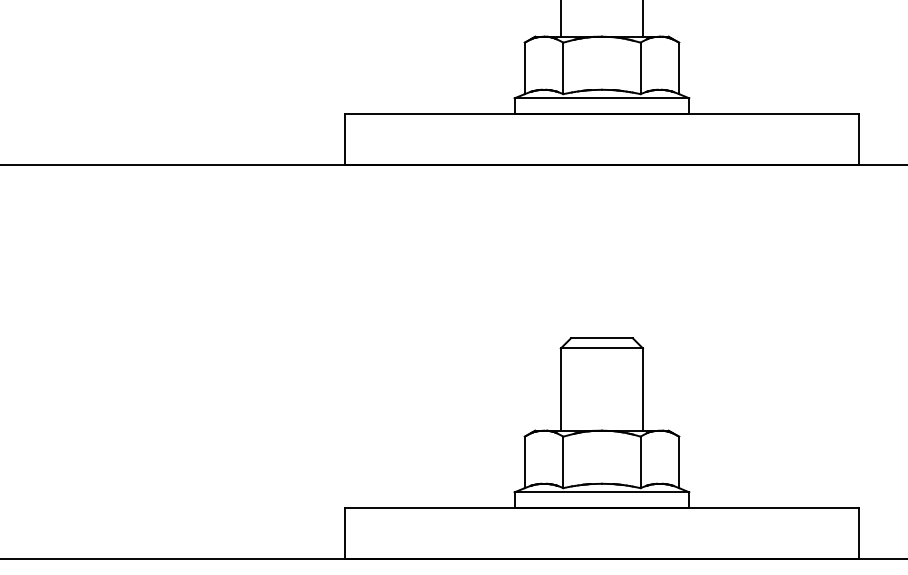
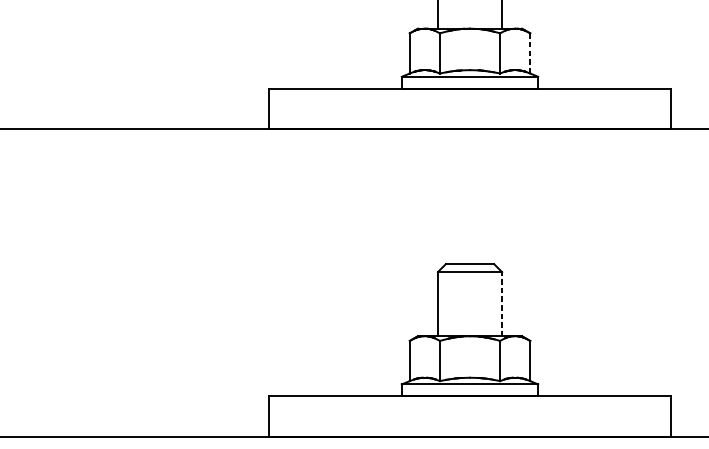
line: (679, 68) -> (530, 53), solid -> dashed
line: (643, 389) -> (502, 304), solid -> dashed

